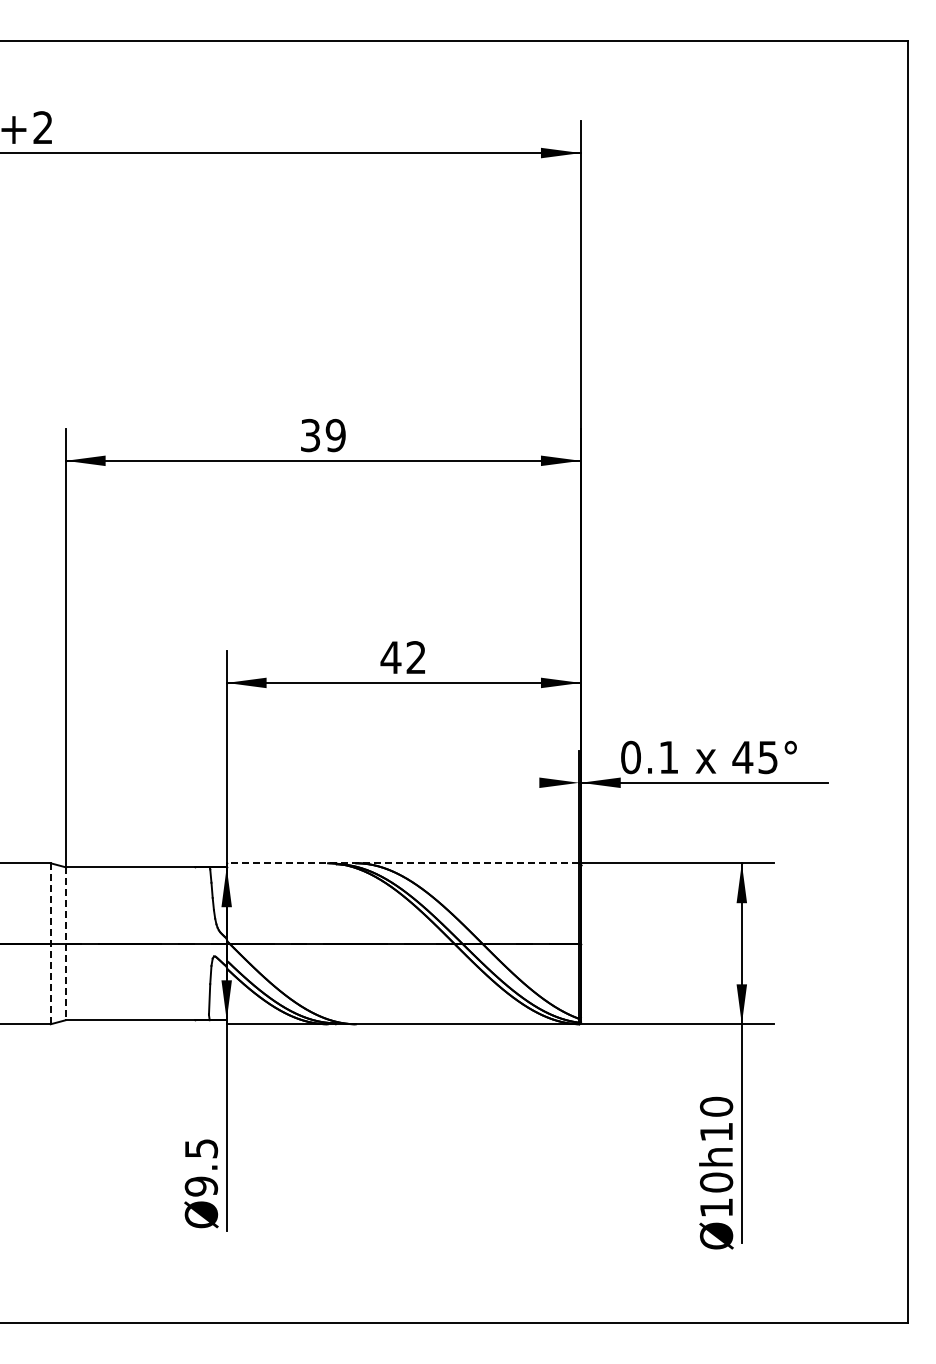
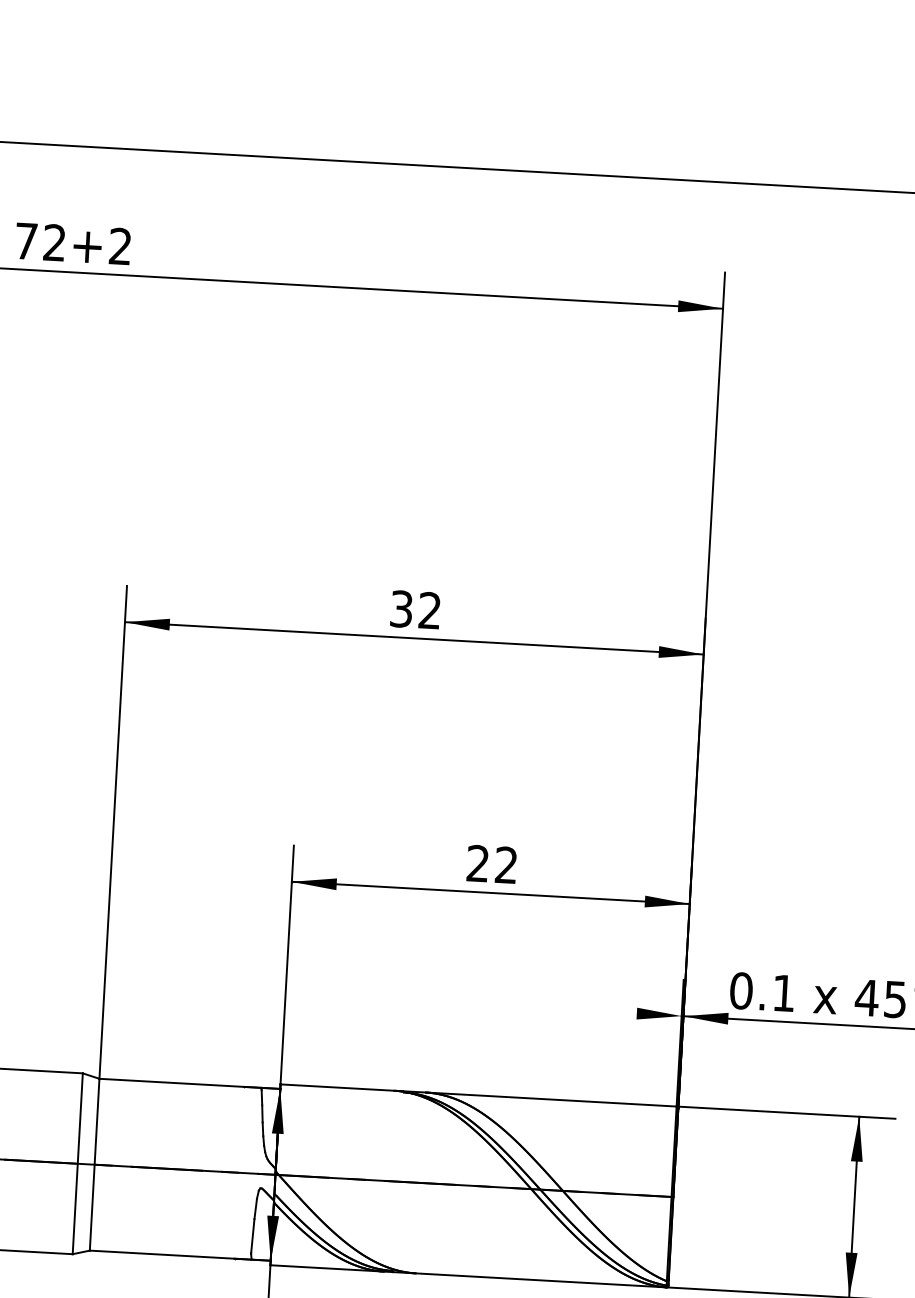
text: (335, 435) -> (429, 610), 39 -> 32
text: (390, 657) -> (477, 863), 42 -> 22
line: (402, 863) -> (478, 1095), dashed -> solid
line: (50, 944) -> (77, 1164), dashed -> solid
line: (65, 944) -> (94, 1165), dashed -> solid

